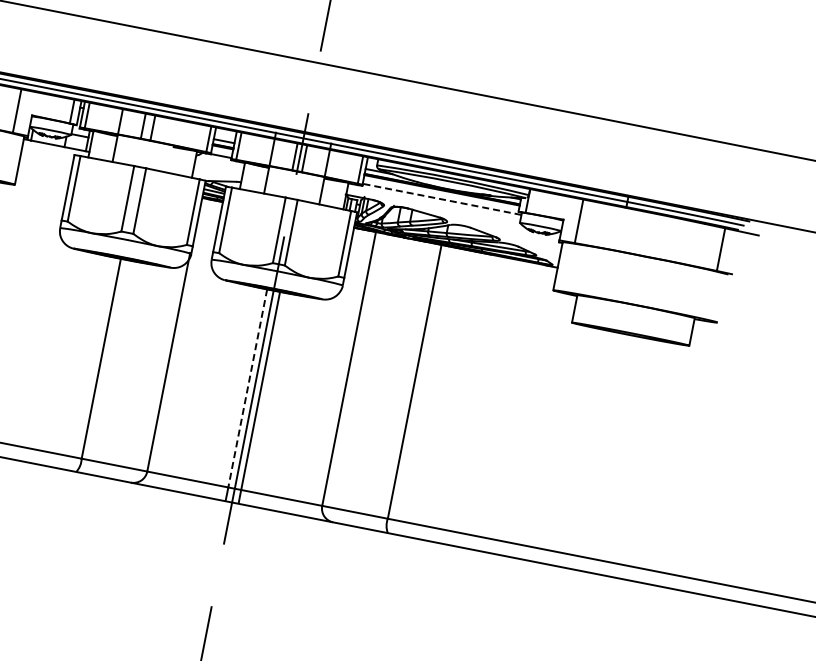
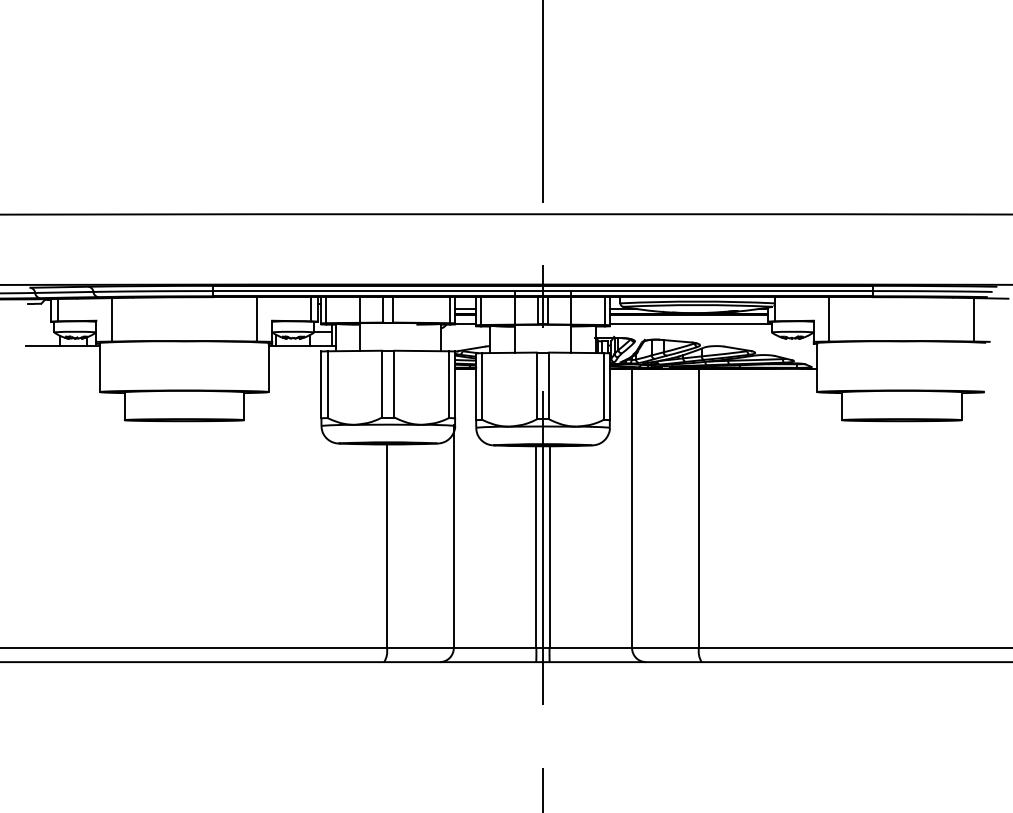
line: (441, 199) -> (690, 324), dashed -> solid
line: (247, 388) -> (536, 547), dashed -> solid

